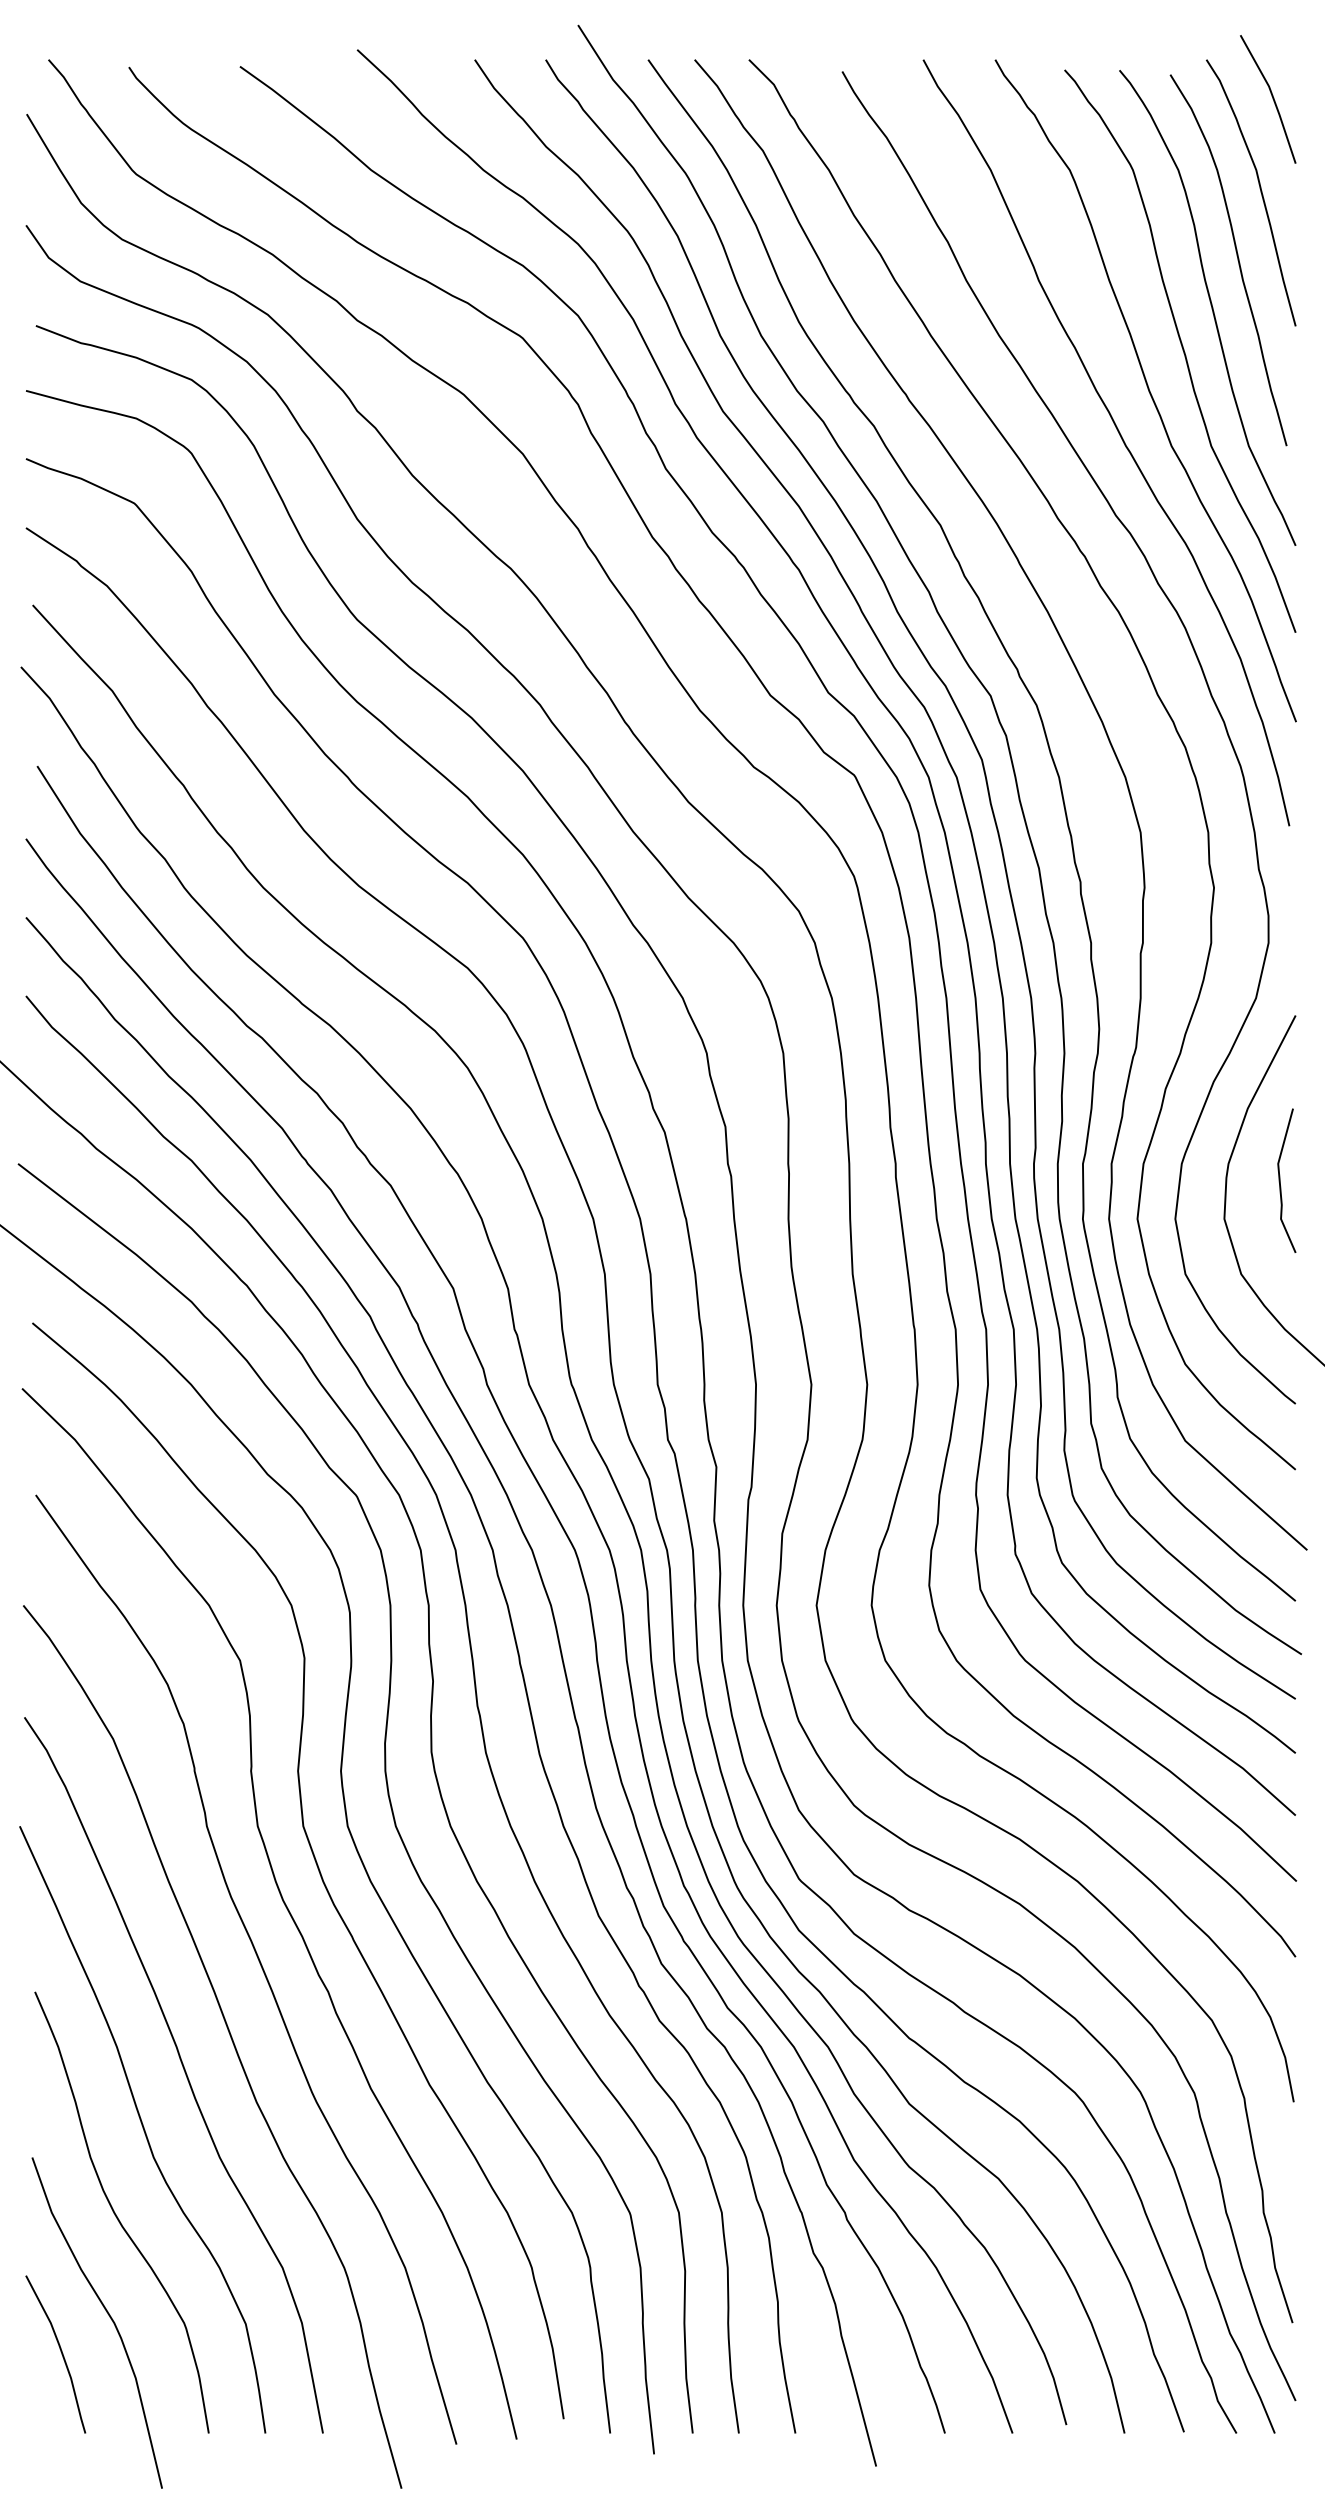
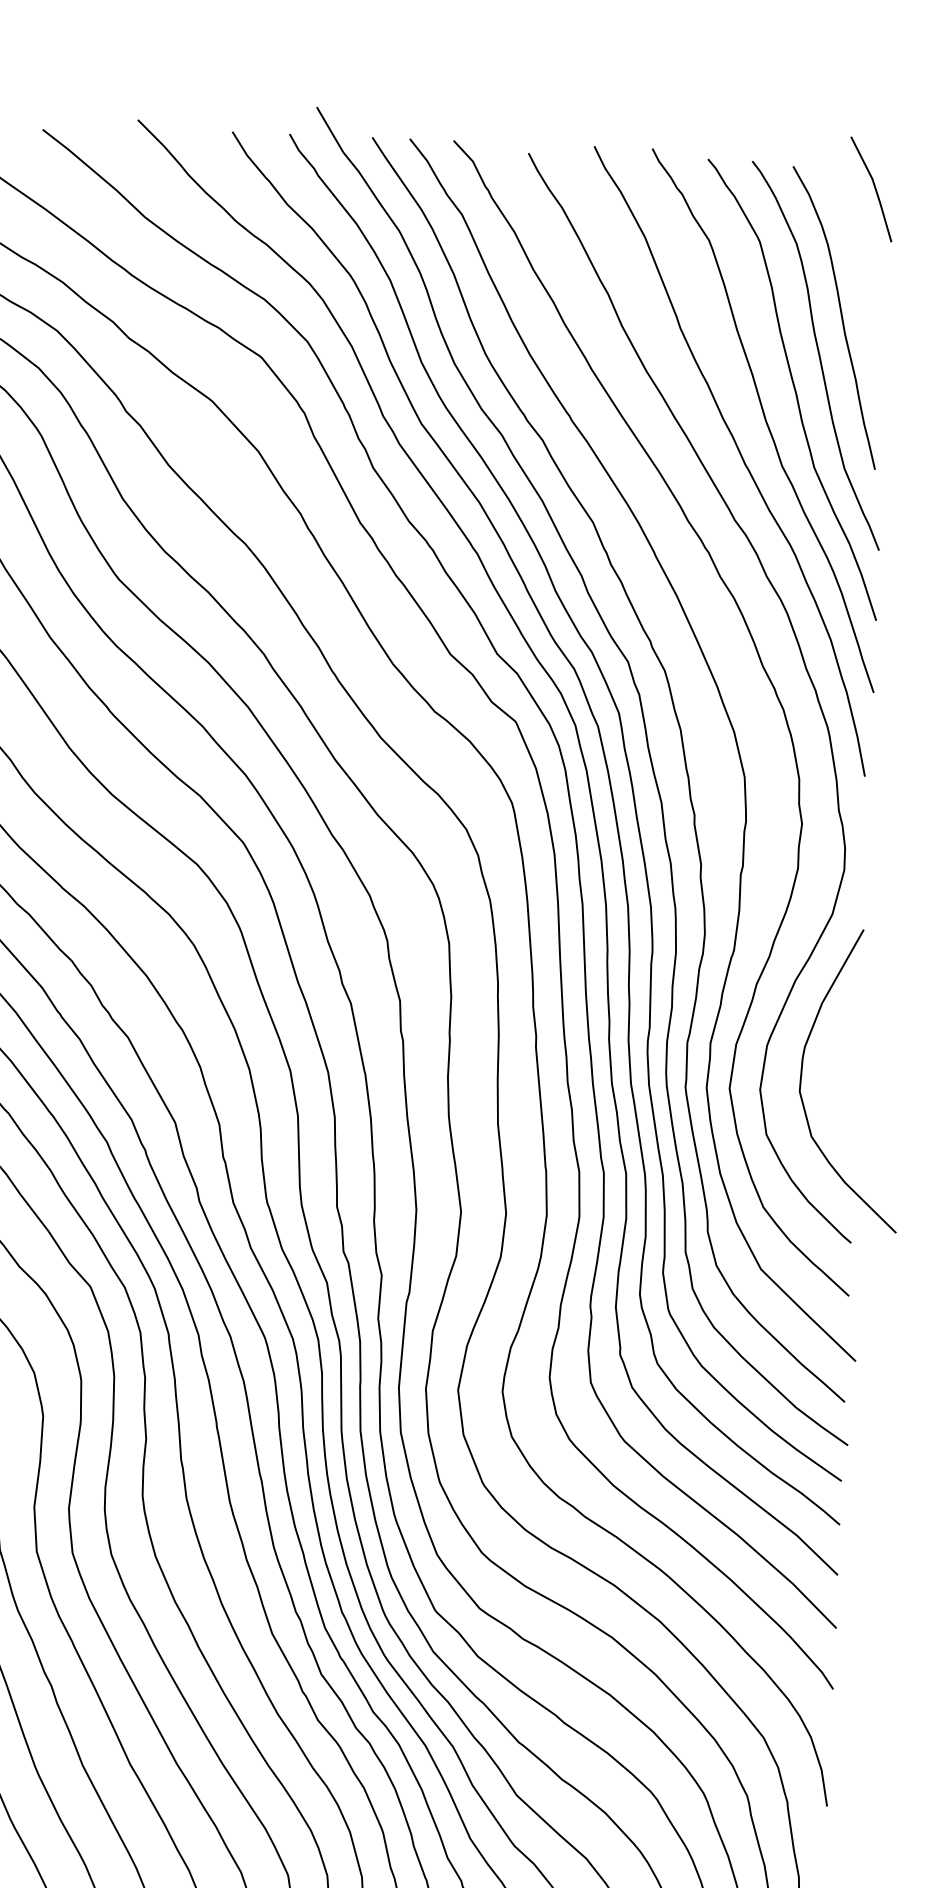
curve: (1259, 188) -> (861, 261), removed
line: (1280, 1180) -> (846, 1062), removed

